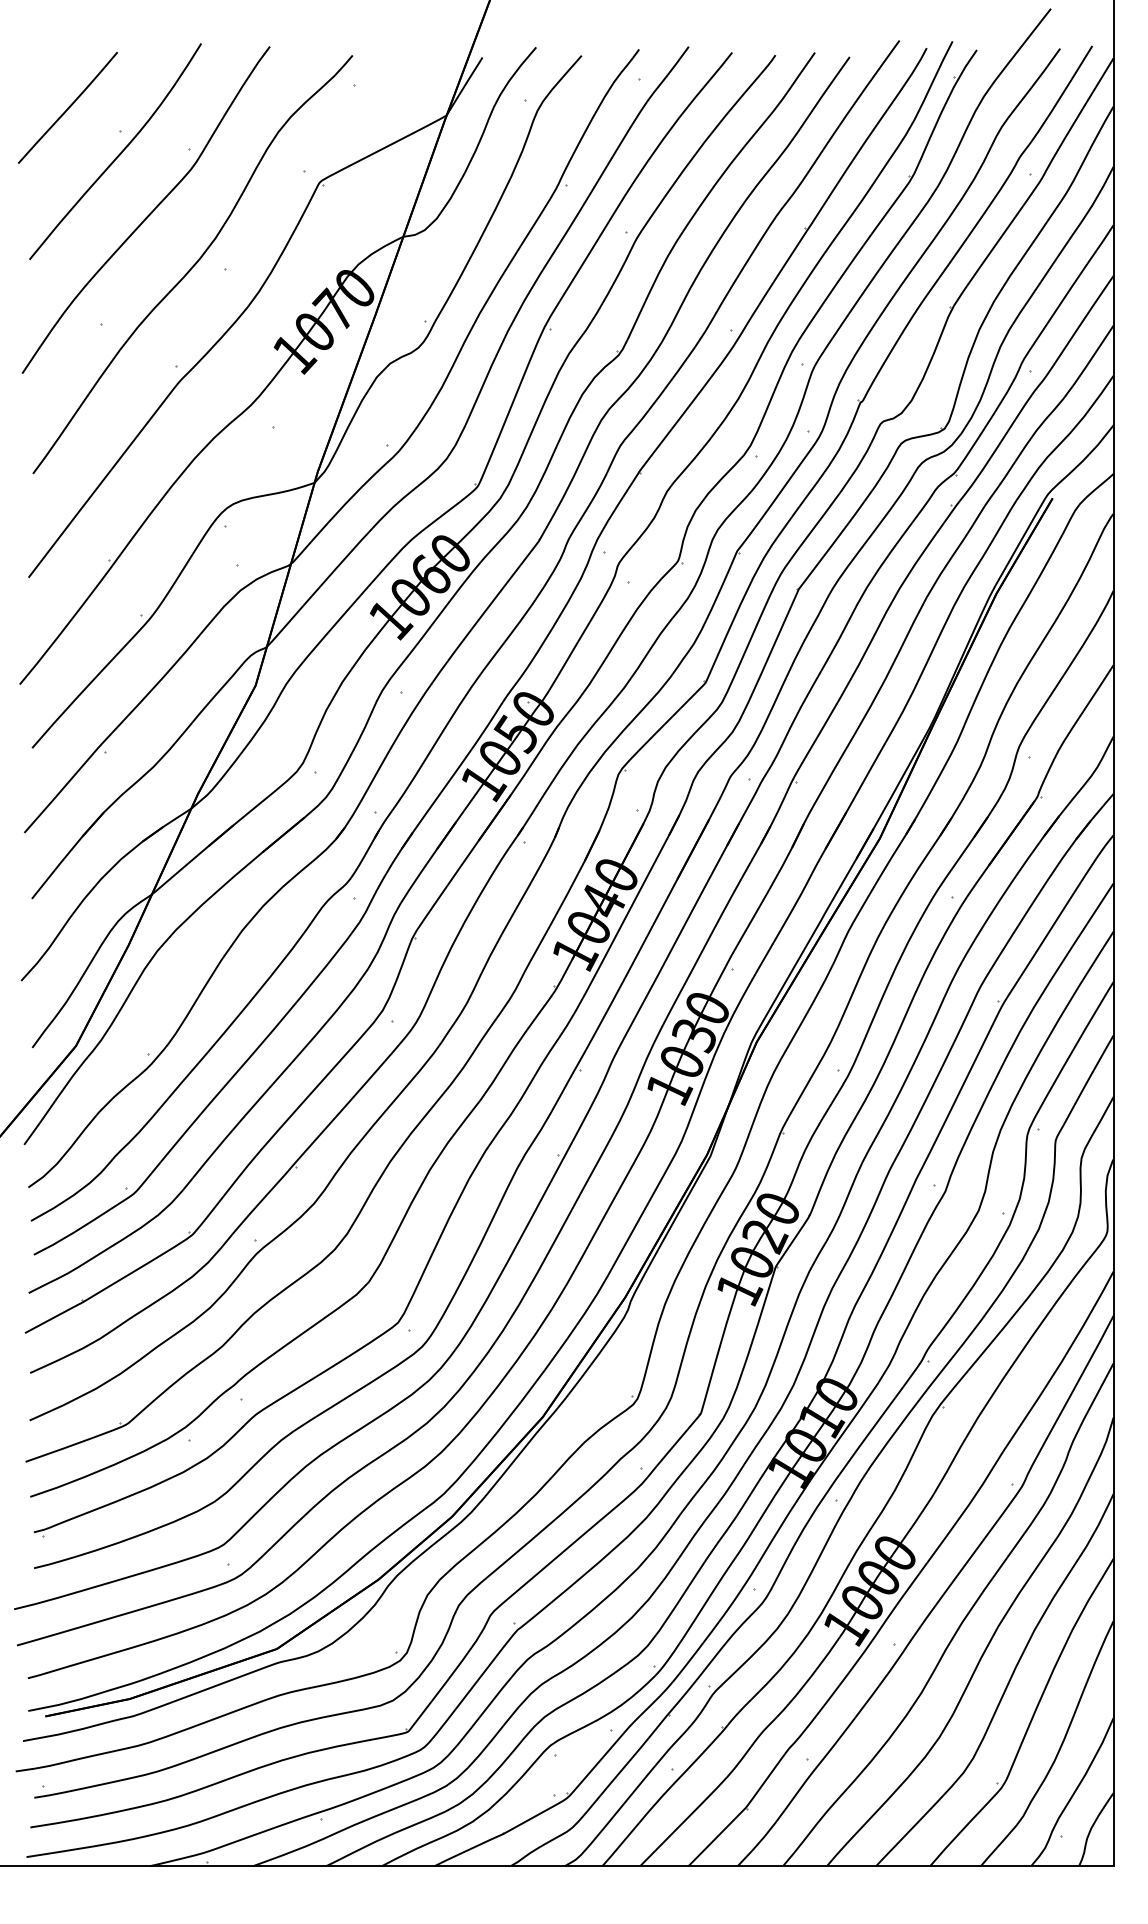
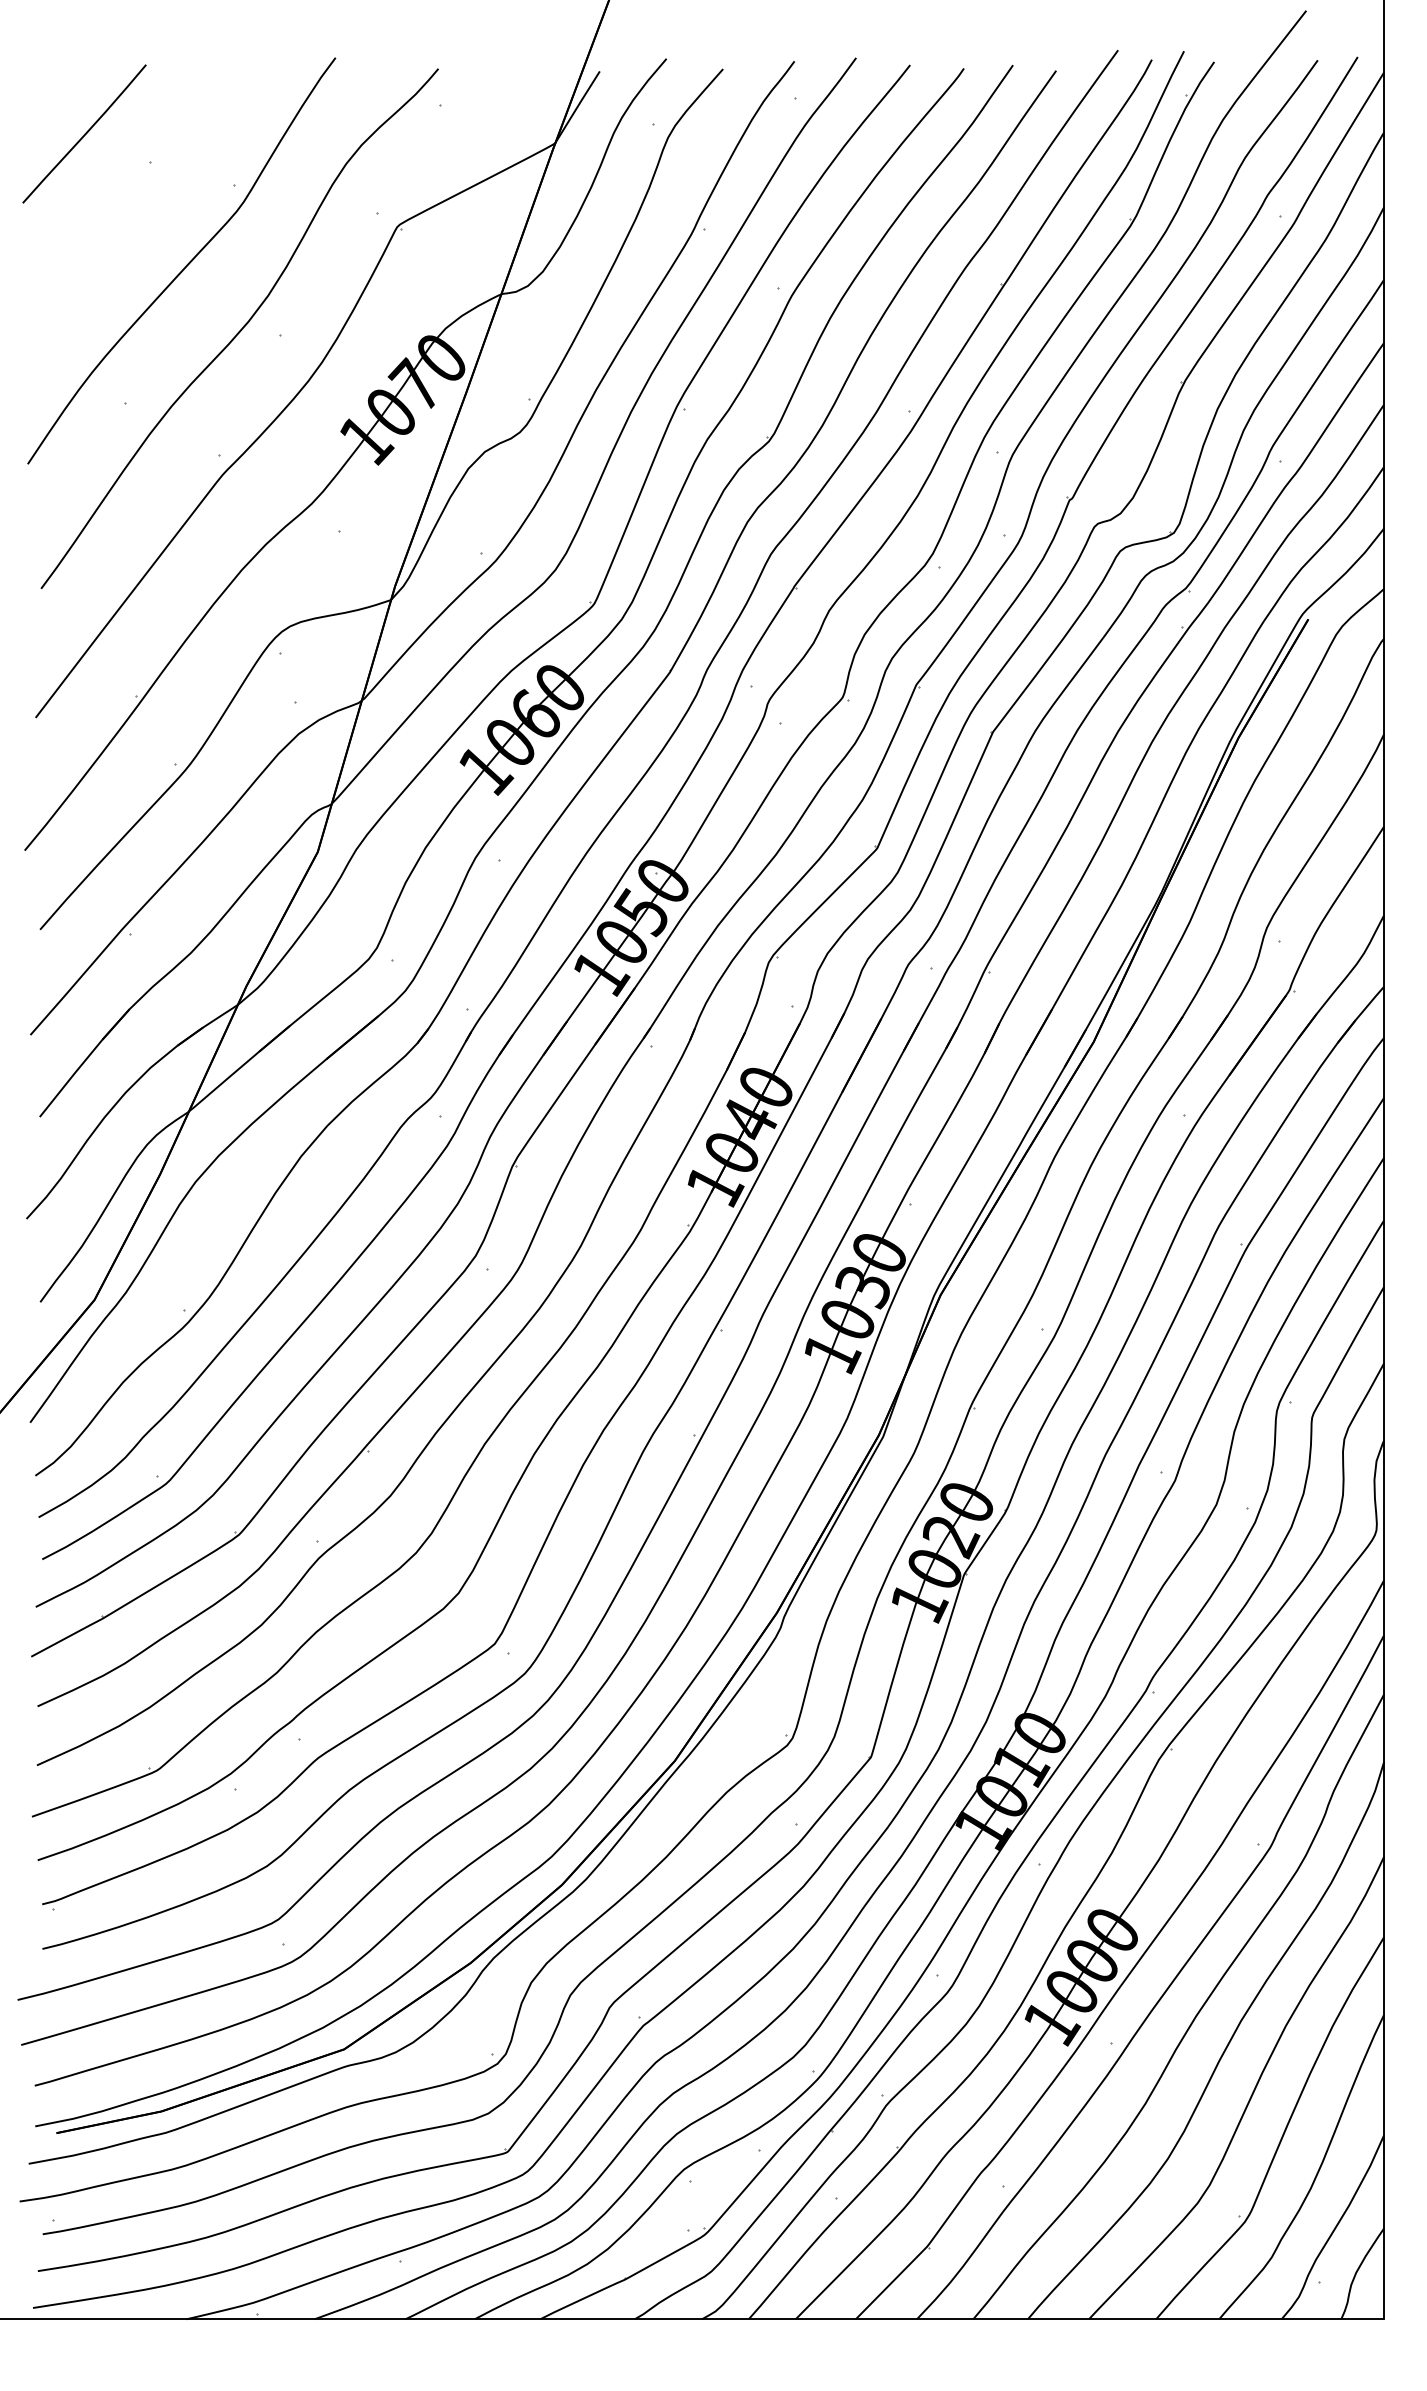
curve: (120, 152) -> (149, 189), removed

